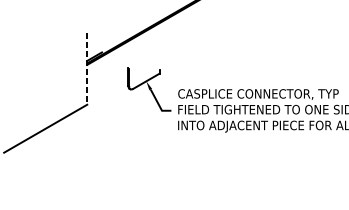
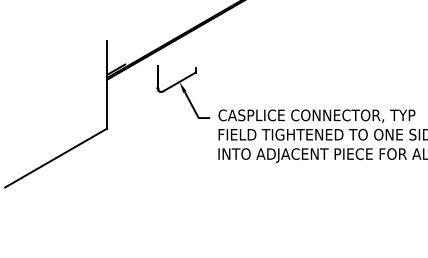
line: (87, 68) -> (107, 84), dashed -> solid
part: (149, 89) -> (183, 91), moved

